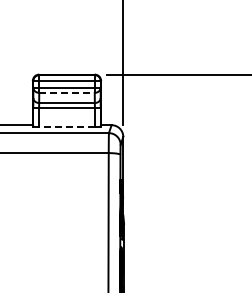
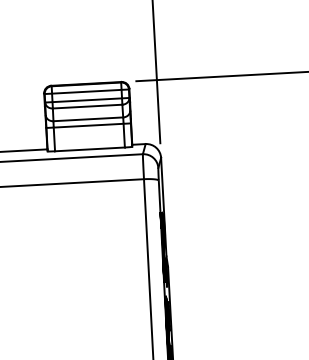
line: (67, 92) -> (88, 106), dashed -> solid
line: (67, 127) -> (90, 149), dashed -> solid

